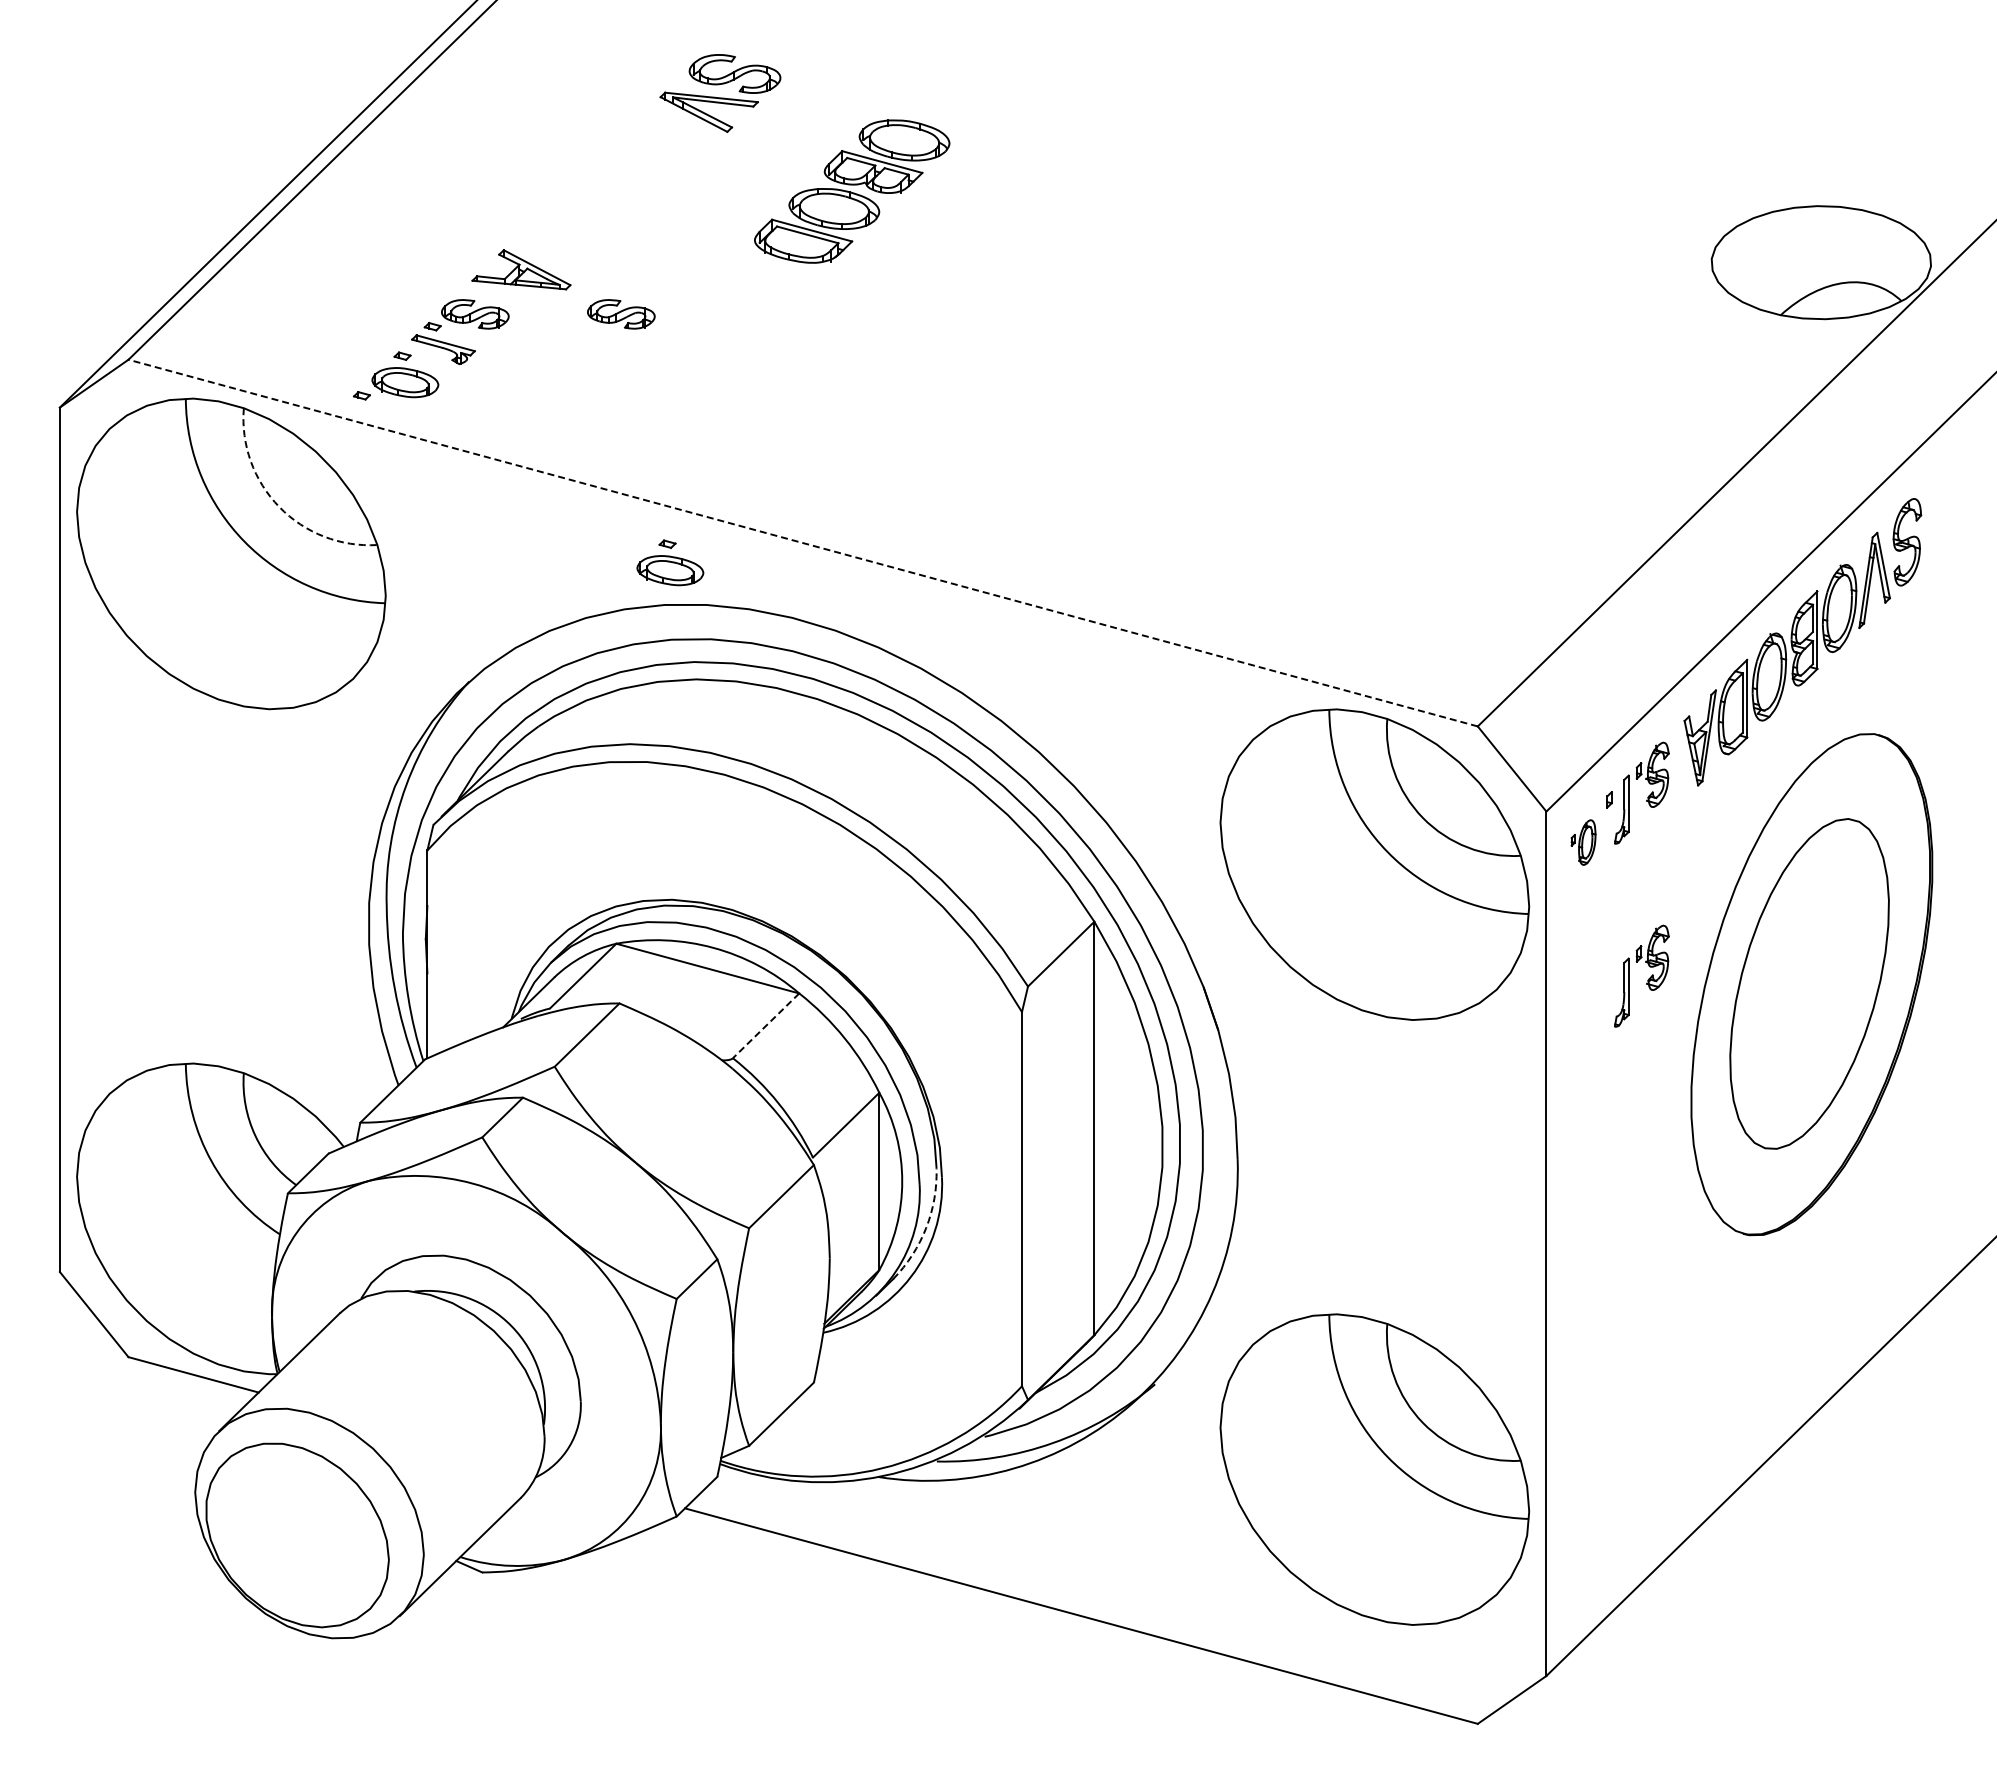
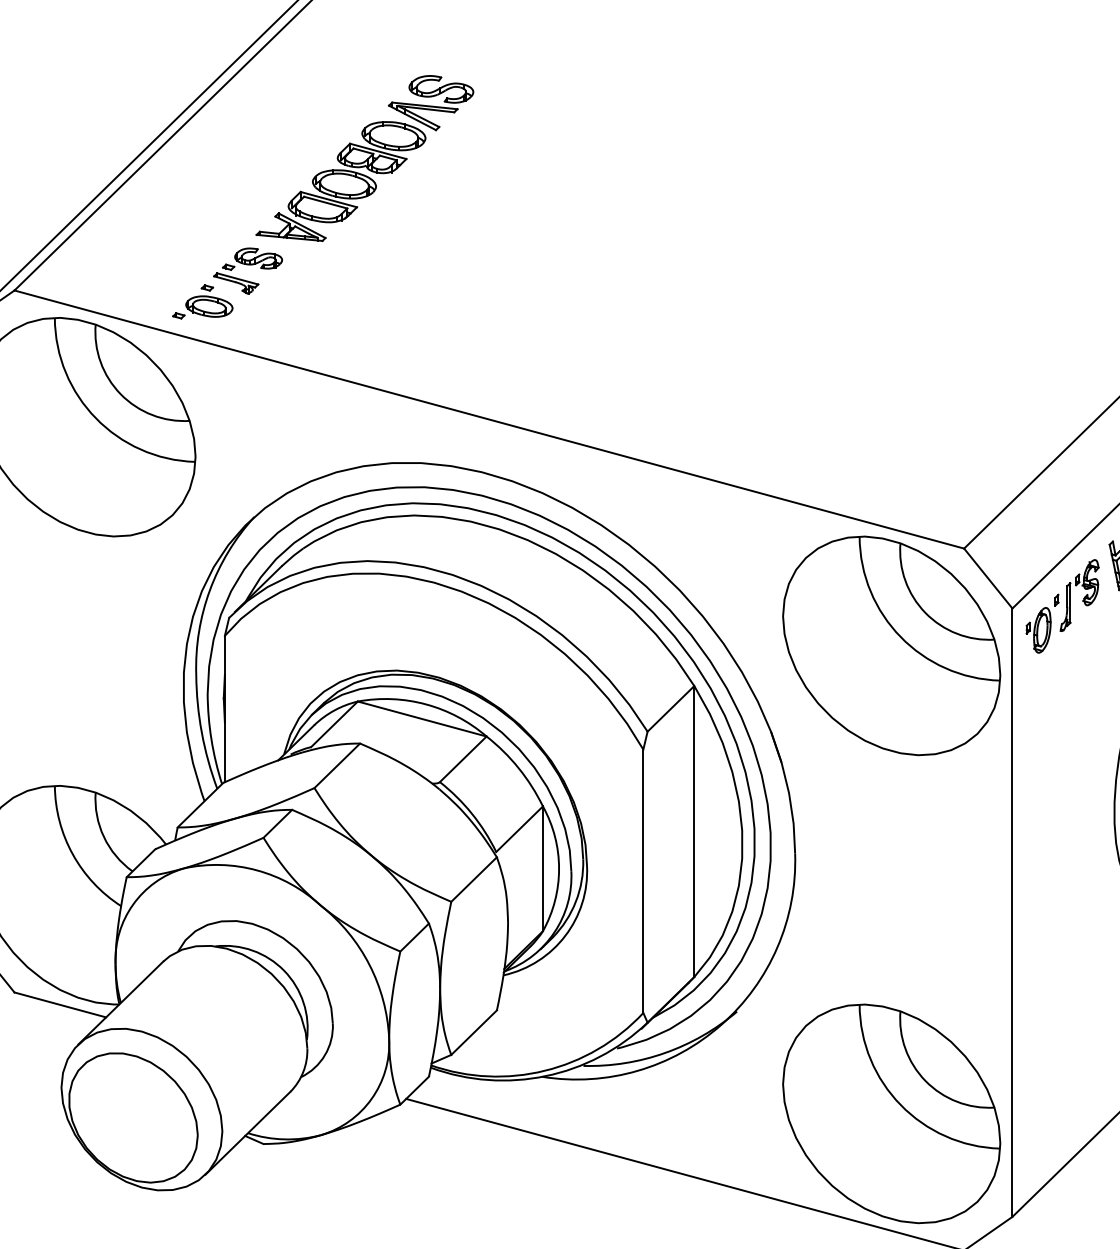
part: (852, 191) -> (357, 172), moved
part: (621, 314) -> (361, 258), removed
arc: (279, 507) -> (120, 394), dashed -> solid
line: (802, 542) -> (488, 419), dashed -> solid
part: (670, 562) -> (395, 433), removed
part: (1583, 842) -> (1038, 630), size x1.43
part: (1648, 978) -> (1084, 725), removed
line: (765, 1026) -> (462, 759), dashed -> solid
arc: (926, 1228) -> (576, 901), dashed -> solid
part: (1374, 1469) -> (891, 1113), moved

